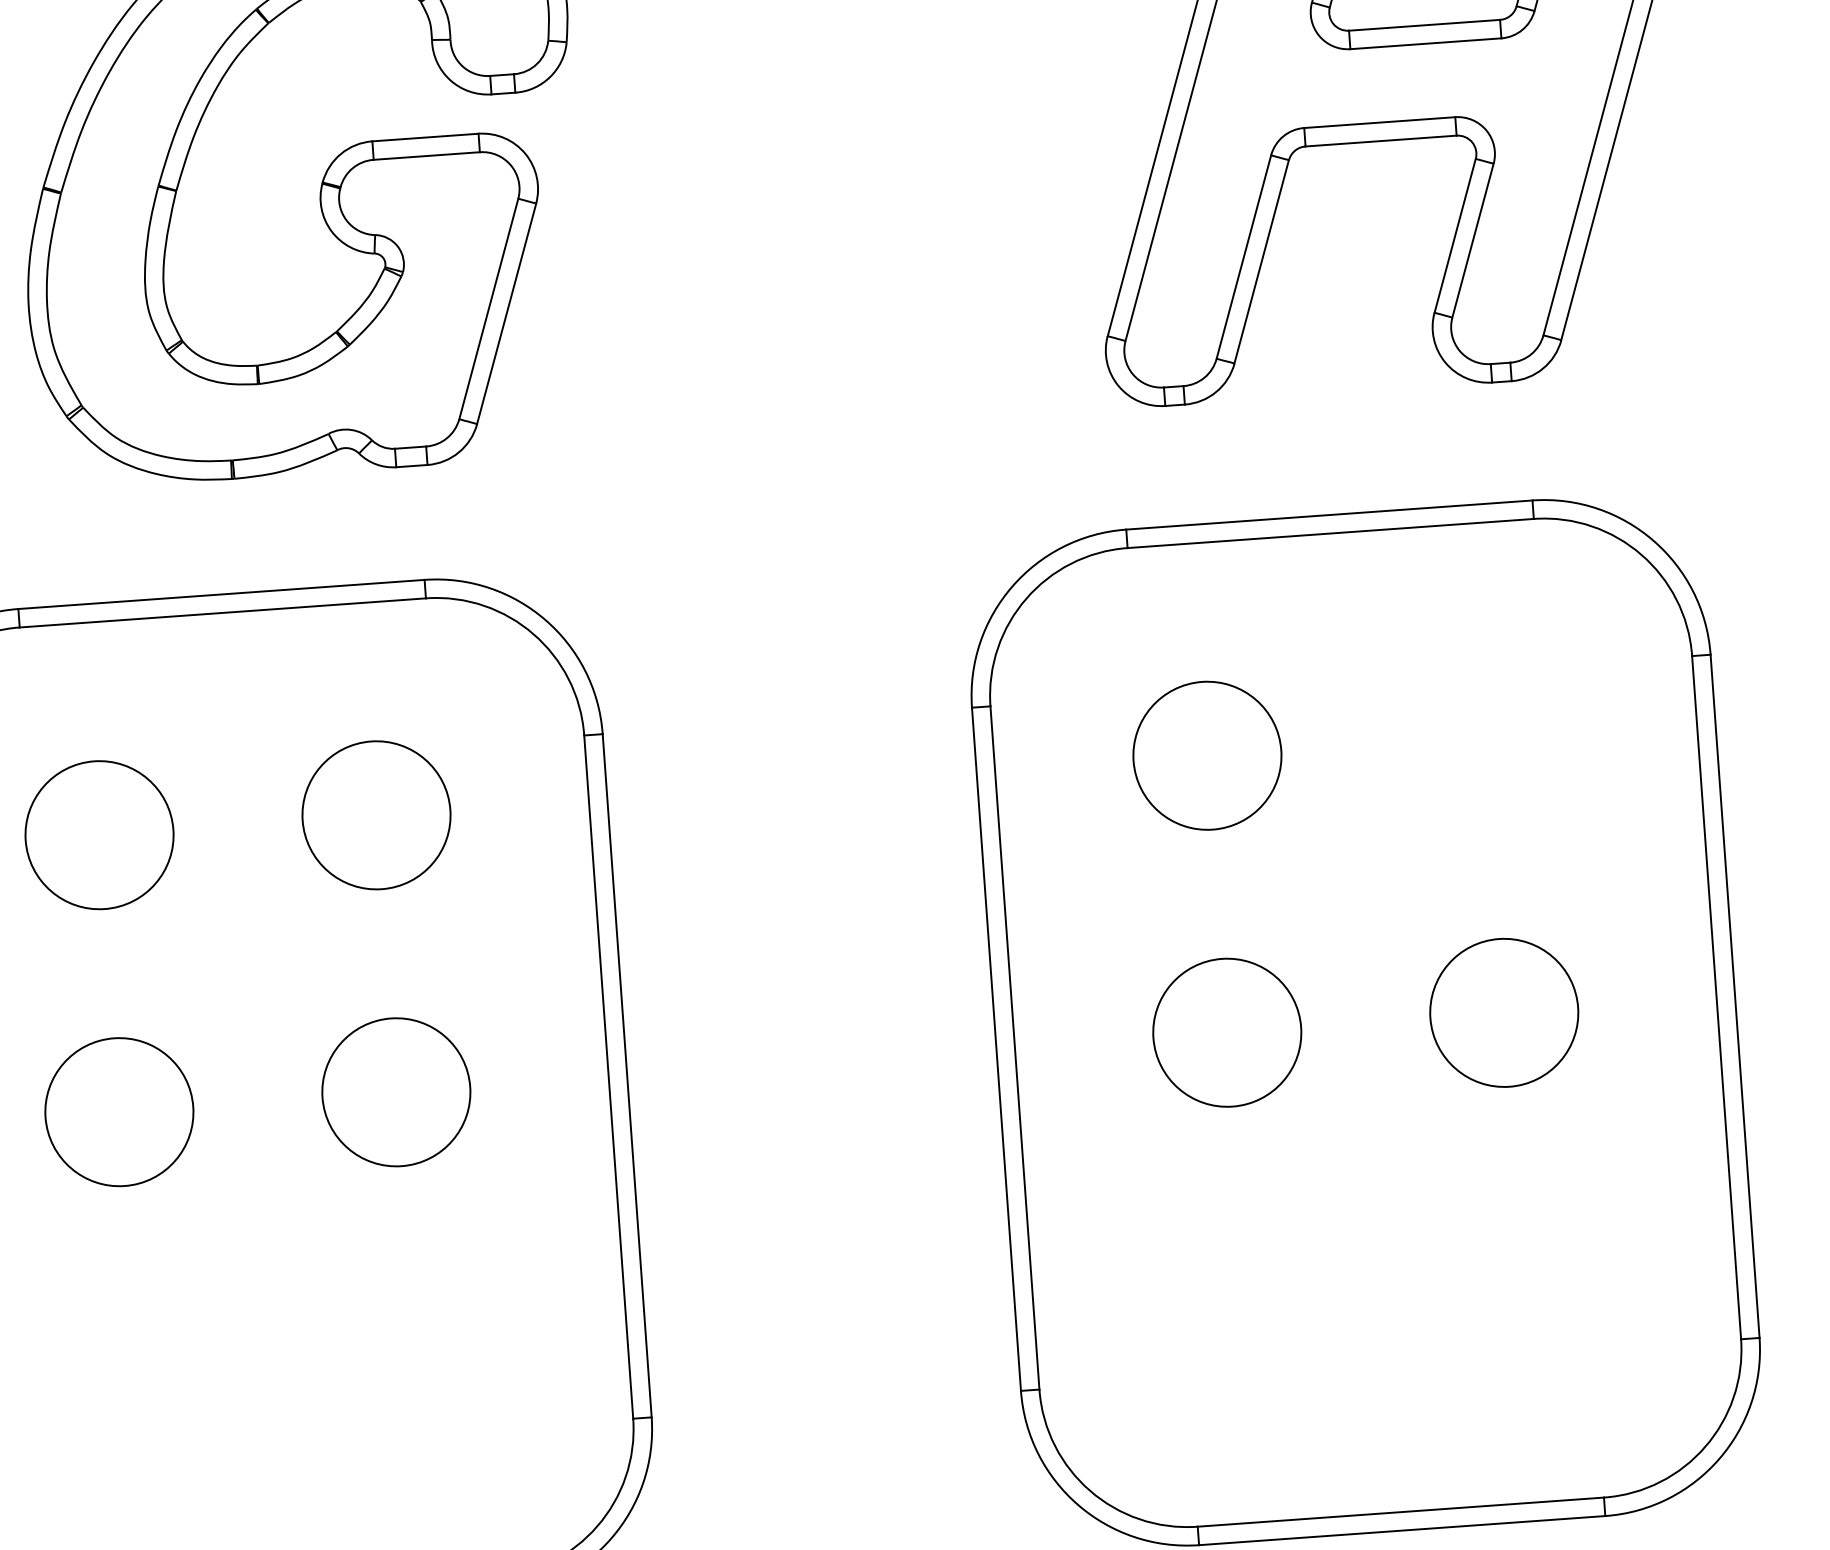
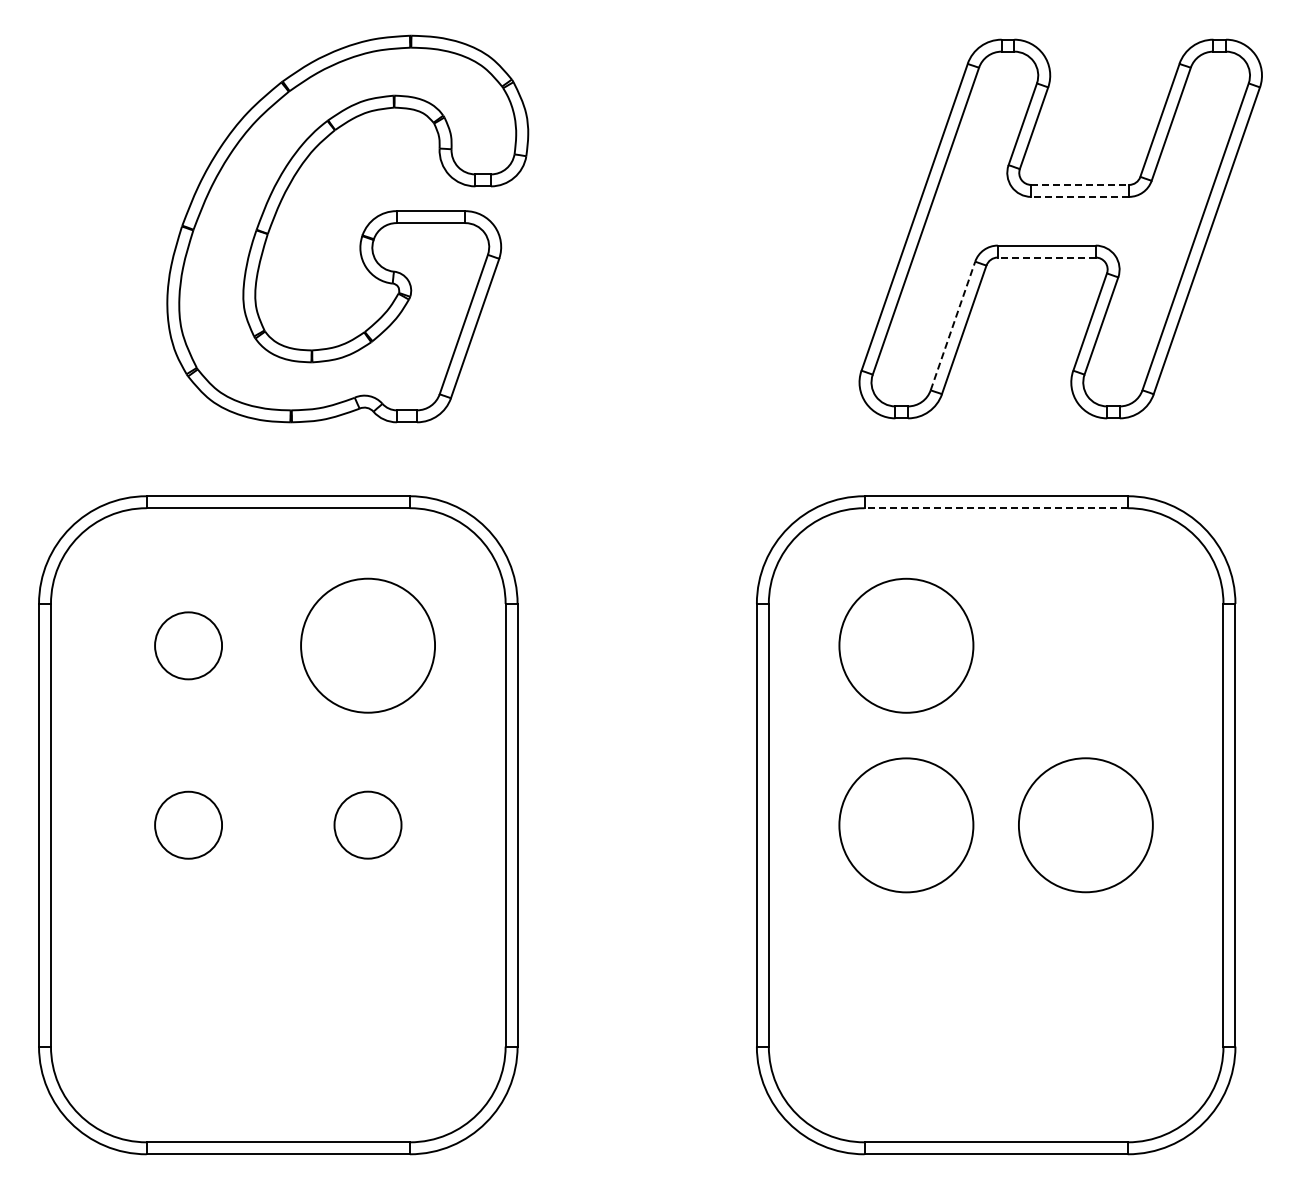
line: (1425, 24) -> (1080, 184), solid -> dashed
line: (1426, 43) -> (1080, 196), solid -> dashed
line: (1380, 140) -> (1046, 257), solid -> dashed
line: (1243, 257) -> (952, 326), solid -> dashed
line: (1331, 533) -> (996, 508), solid -> dashed
circle: (1207, 755) -> (906, 645), size x1.4
circle: (375, 814) -> (367, 645), size x1.4
circle: (99, 834) -> (188, 645), size x0.7
circle: (1503, 1013) -> (1085, 825), size x1.4
circle: (1227, 1031) -> (906, 824), size x1.4
circle: (395, 1091) -> (367, 824), size x0.7
circle: (119, 1112) -> (188, 825), size x0.7

